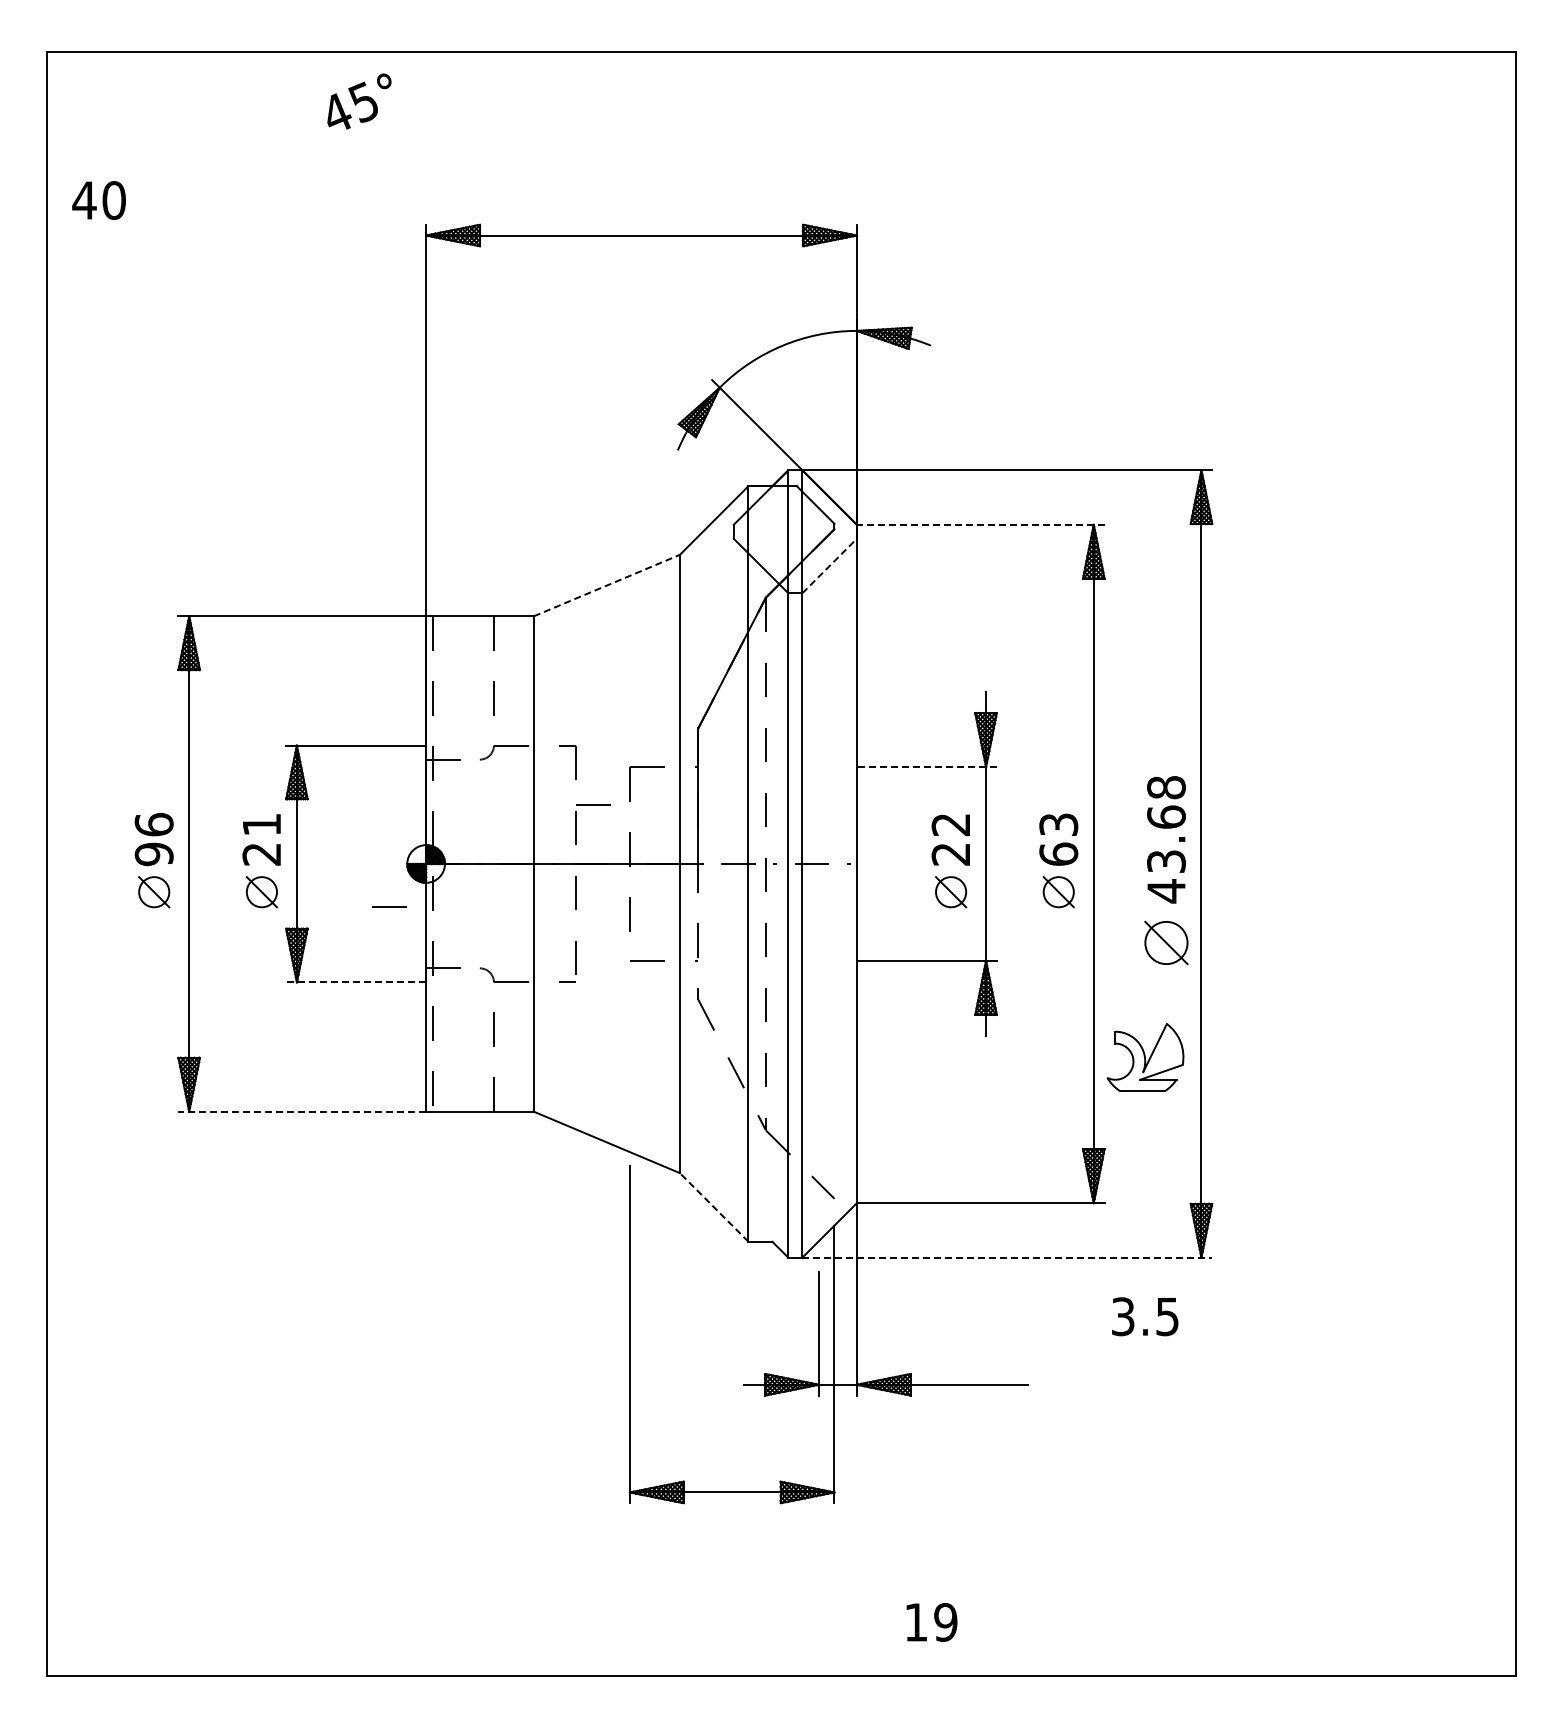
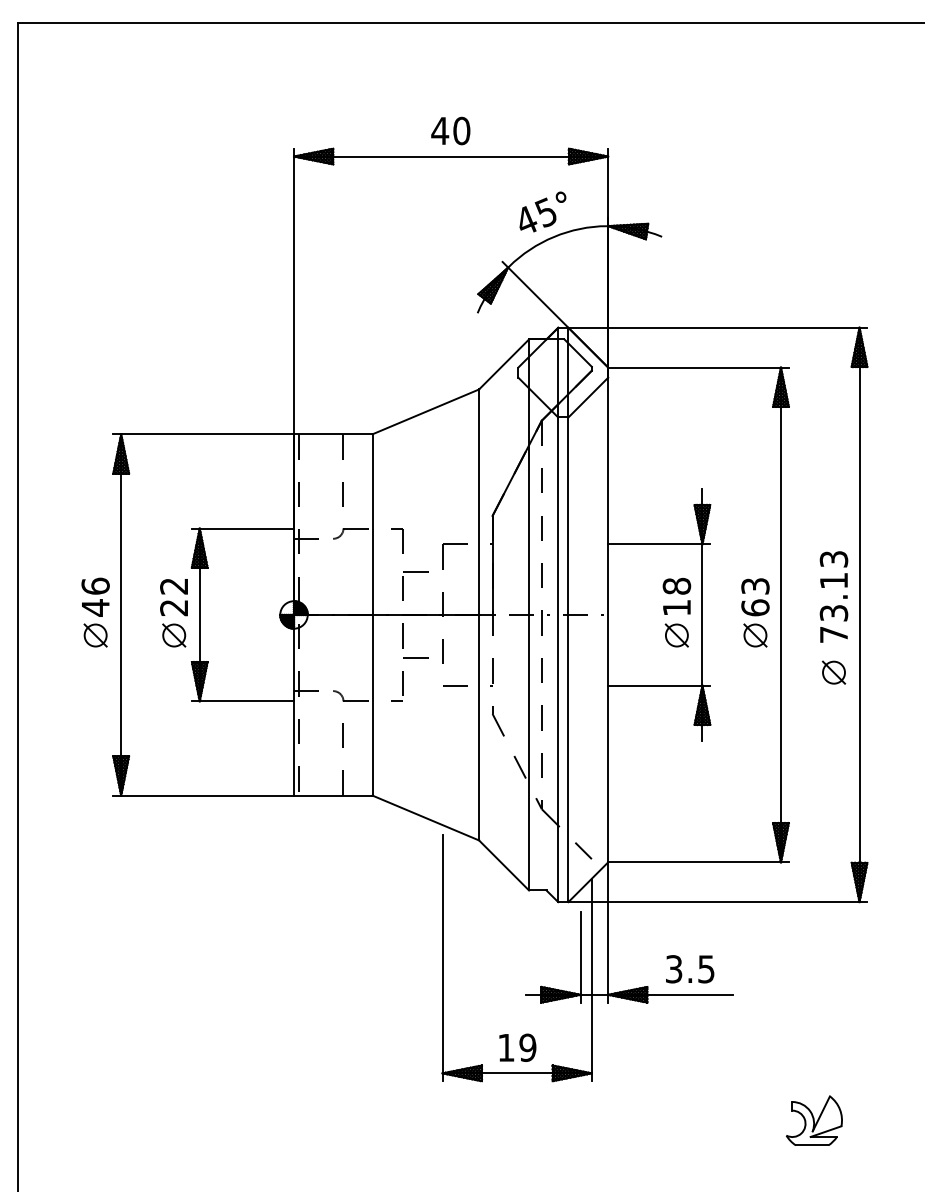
text: (359, 101) -> (542, 211), moved
text: (98, 200) -> (450, 131), moved
line: (980, 524) -> (698, 367), dashed -> solid
line: (829, 566) -> (588, 397), dashed -> solid
line: (607, 585) -> (426, 411), dashed -> solid
line: (926, 767) -> (658, 544), dashed -> solid
text: (261, 825) -> (173, 586), 21 -> 22
text: (950, 839) -> (676, 597), 22 -> 18
text: (1166, 839) -> (834, 597), 43.68 -> 73.13
text: (153, 854) -> (95, 608), 96 -> 46
line: (389, 906) -> (416, 657), moved
part: (1166, 943) -> (834, 672), size x0.71
line: (356, 982) -> (243, 701), dashed -> solid
part: (1145, 1057) -> (814, 1120), moved
line: (302, 1111) -> (203, 795), dashed -> solid
line: (713, 1207) -> (503, 865), dashed -> solid
line: (1007, 1257) -> (718, 901), dashed -> solid
text: (1145, 1316) -> (690, 969), moved
text: (931, 1622) -> (517, 1047), moved

